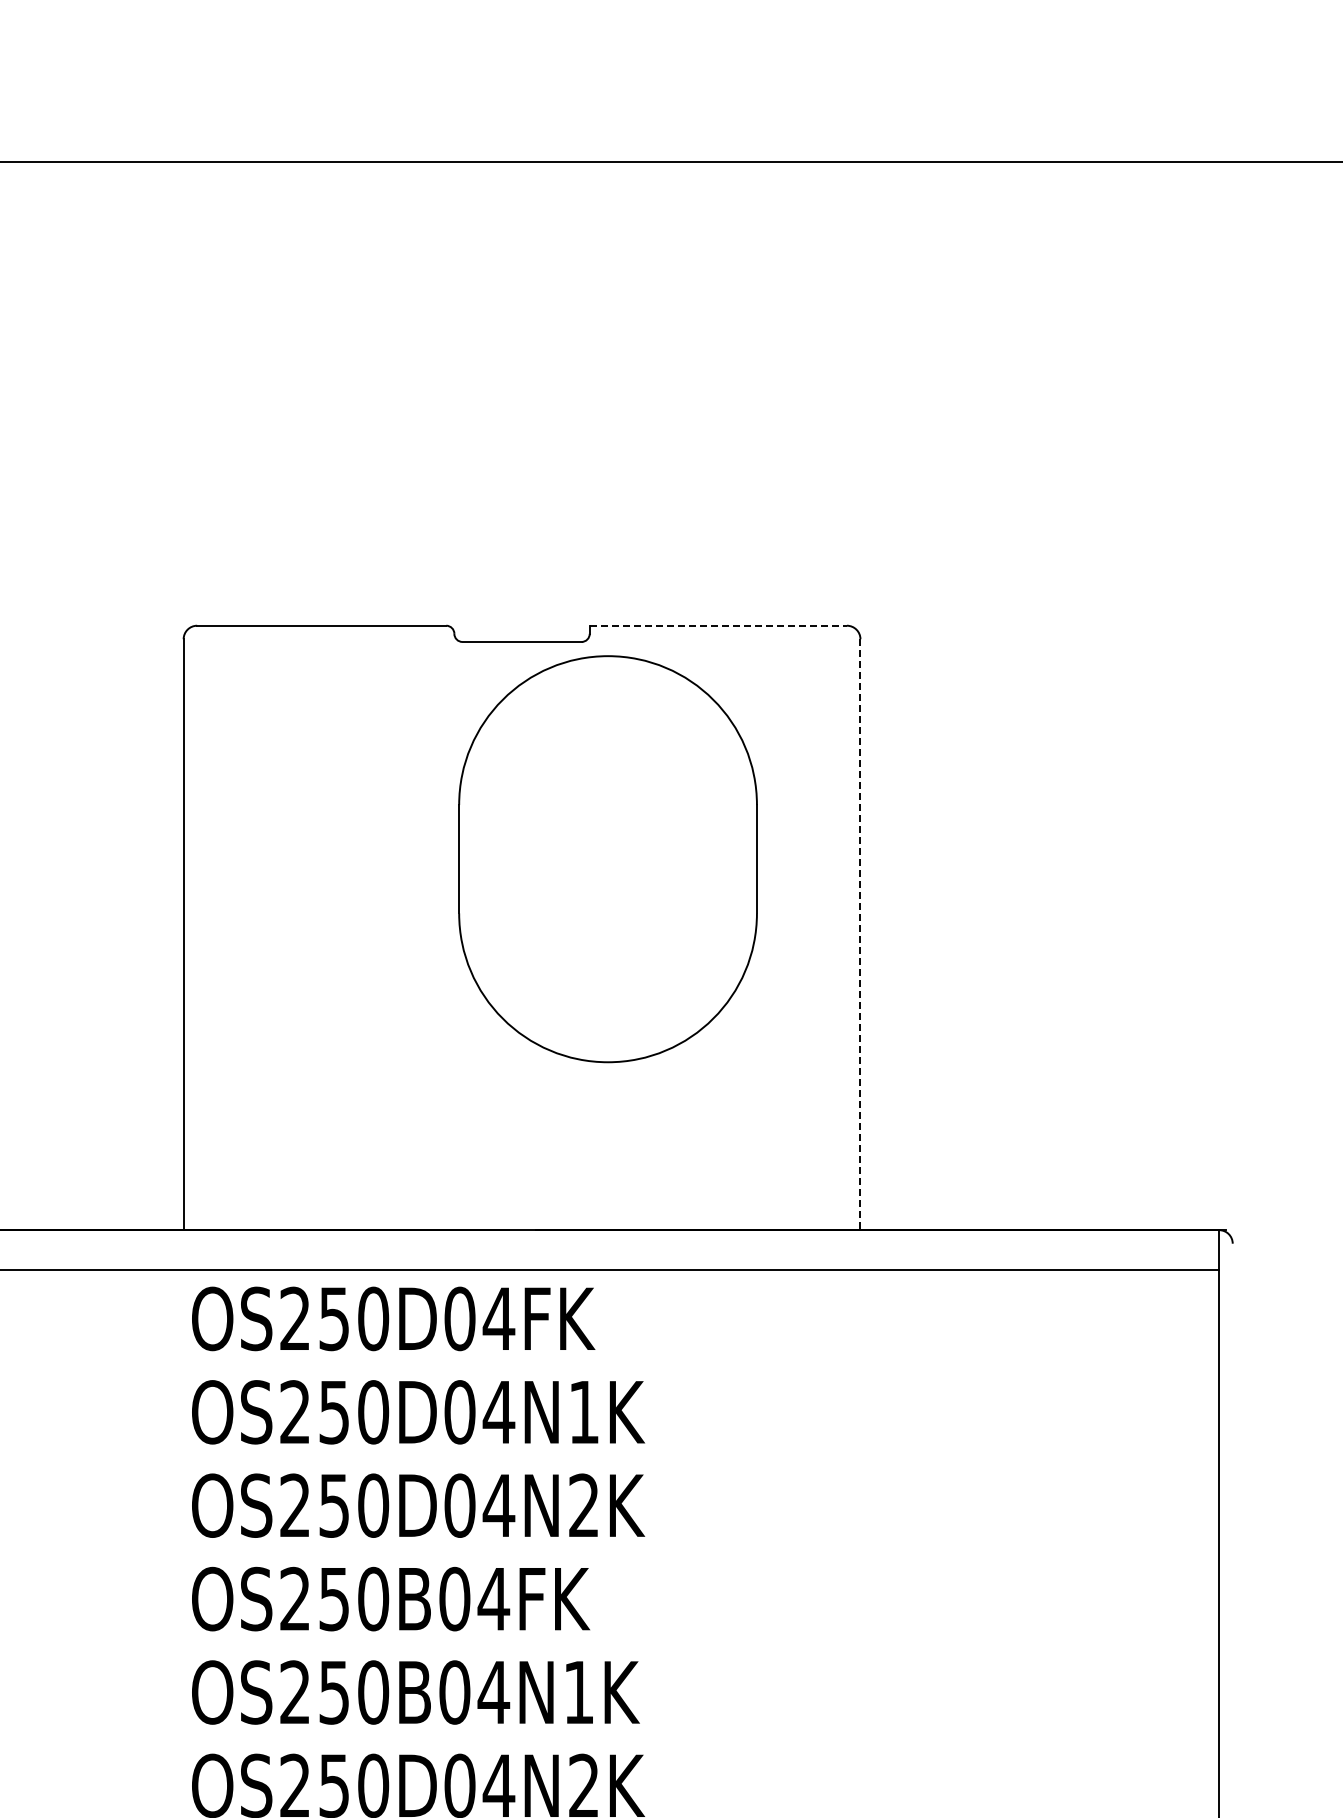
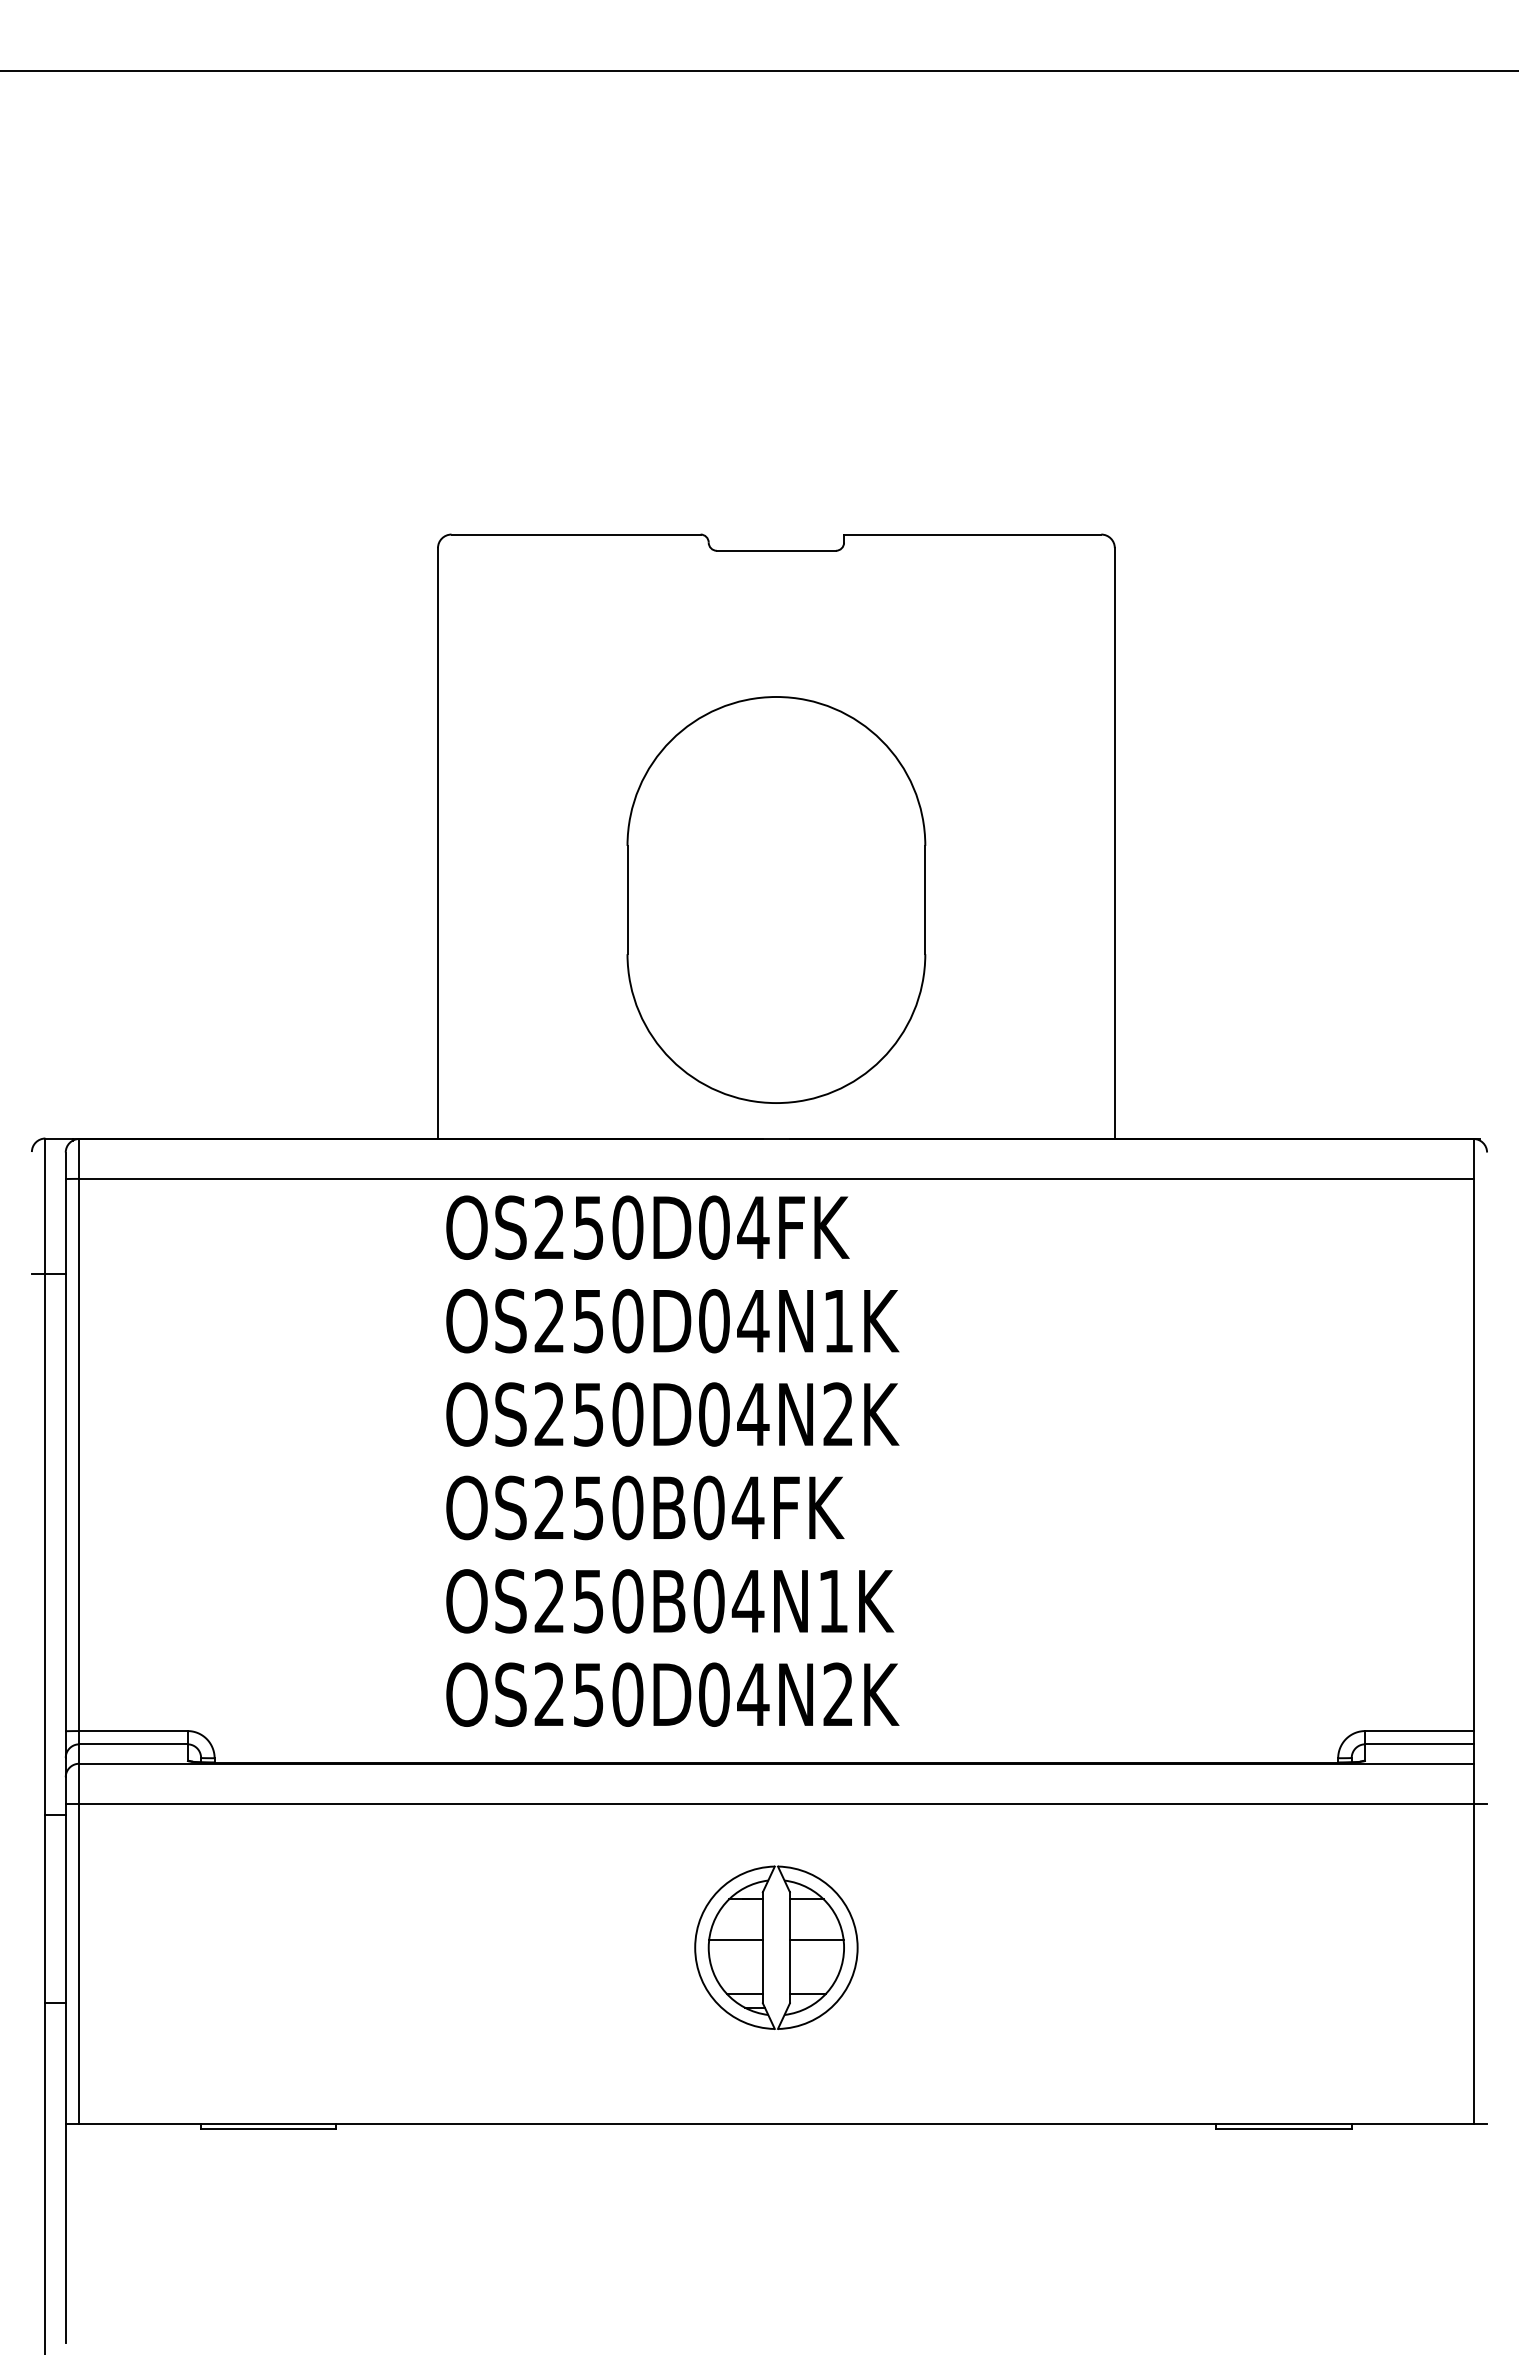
line: (718, 625) -> (972, 534), dashed -> solid
part: (608, 858) -> (776, 899), moved
line: (860, 934) -> (1114, 843), dashed -> solid

